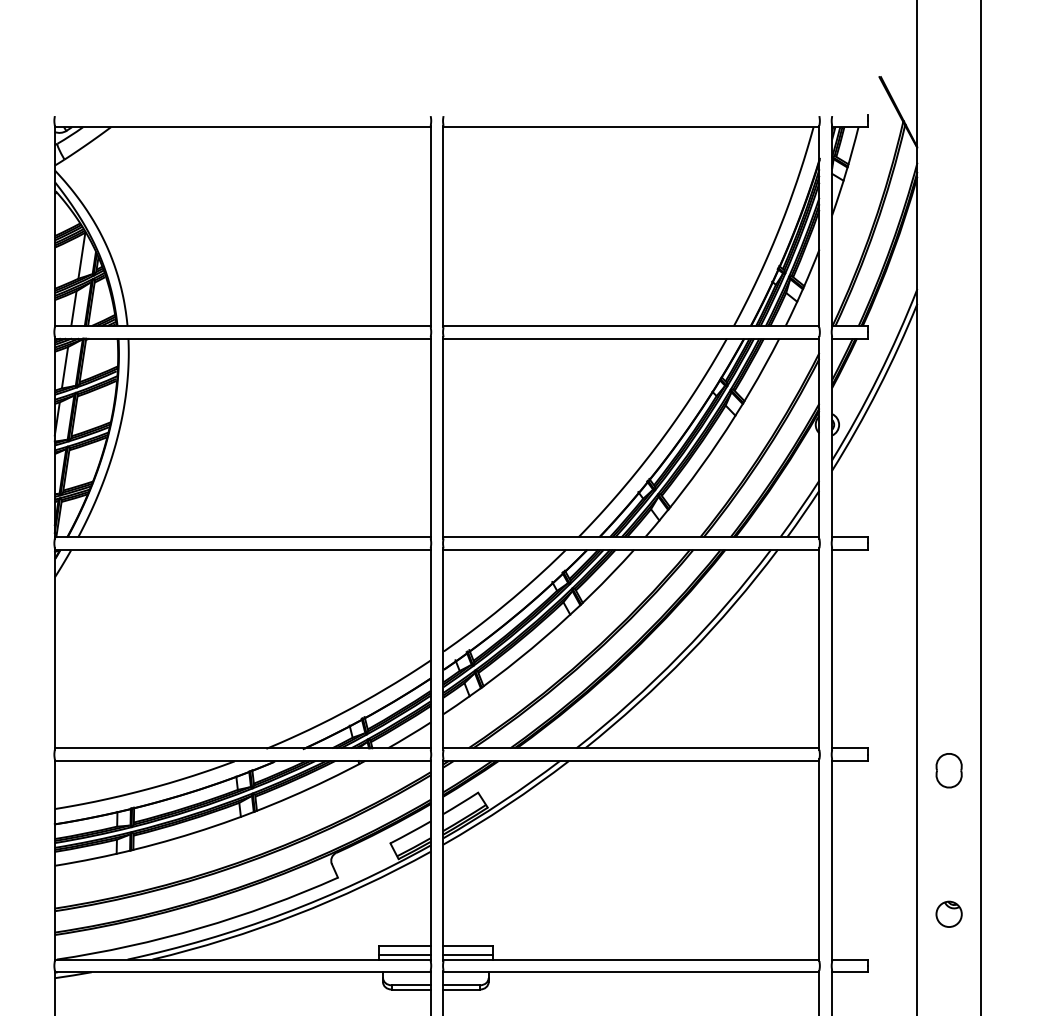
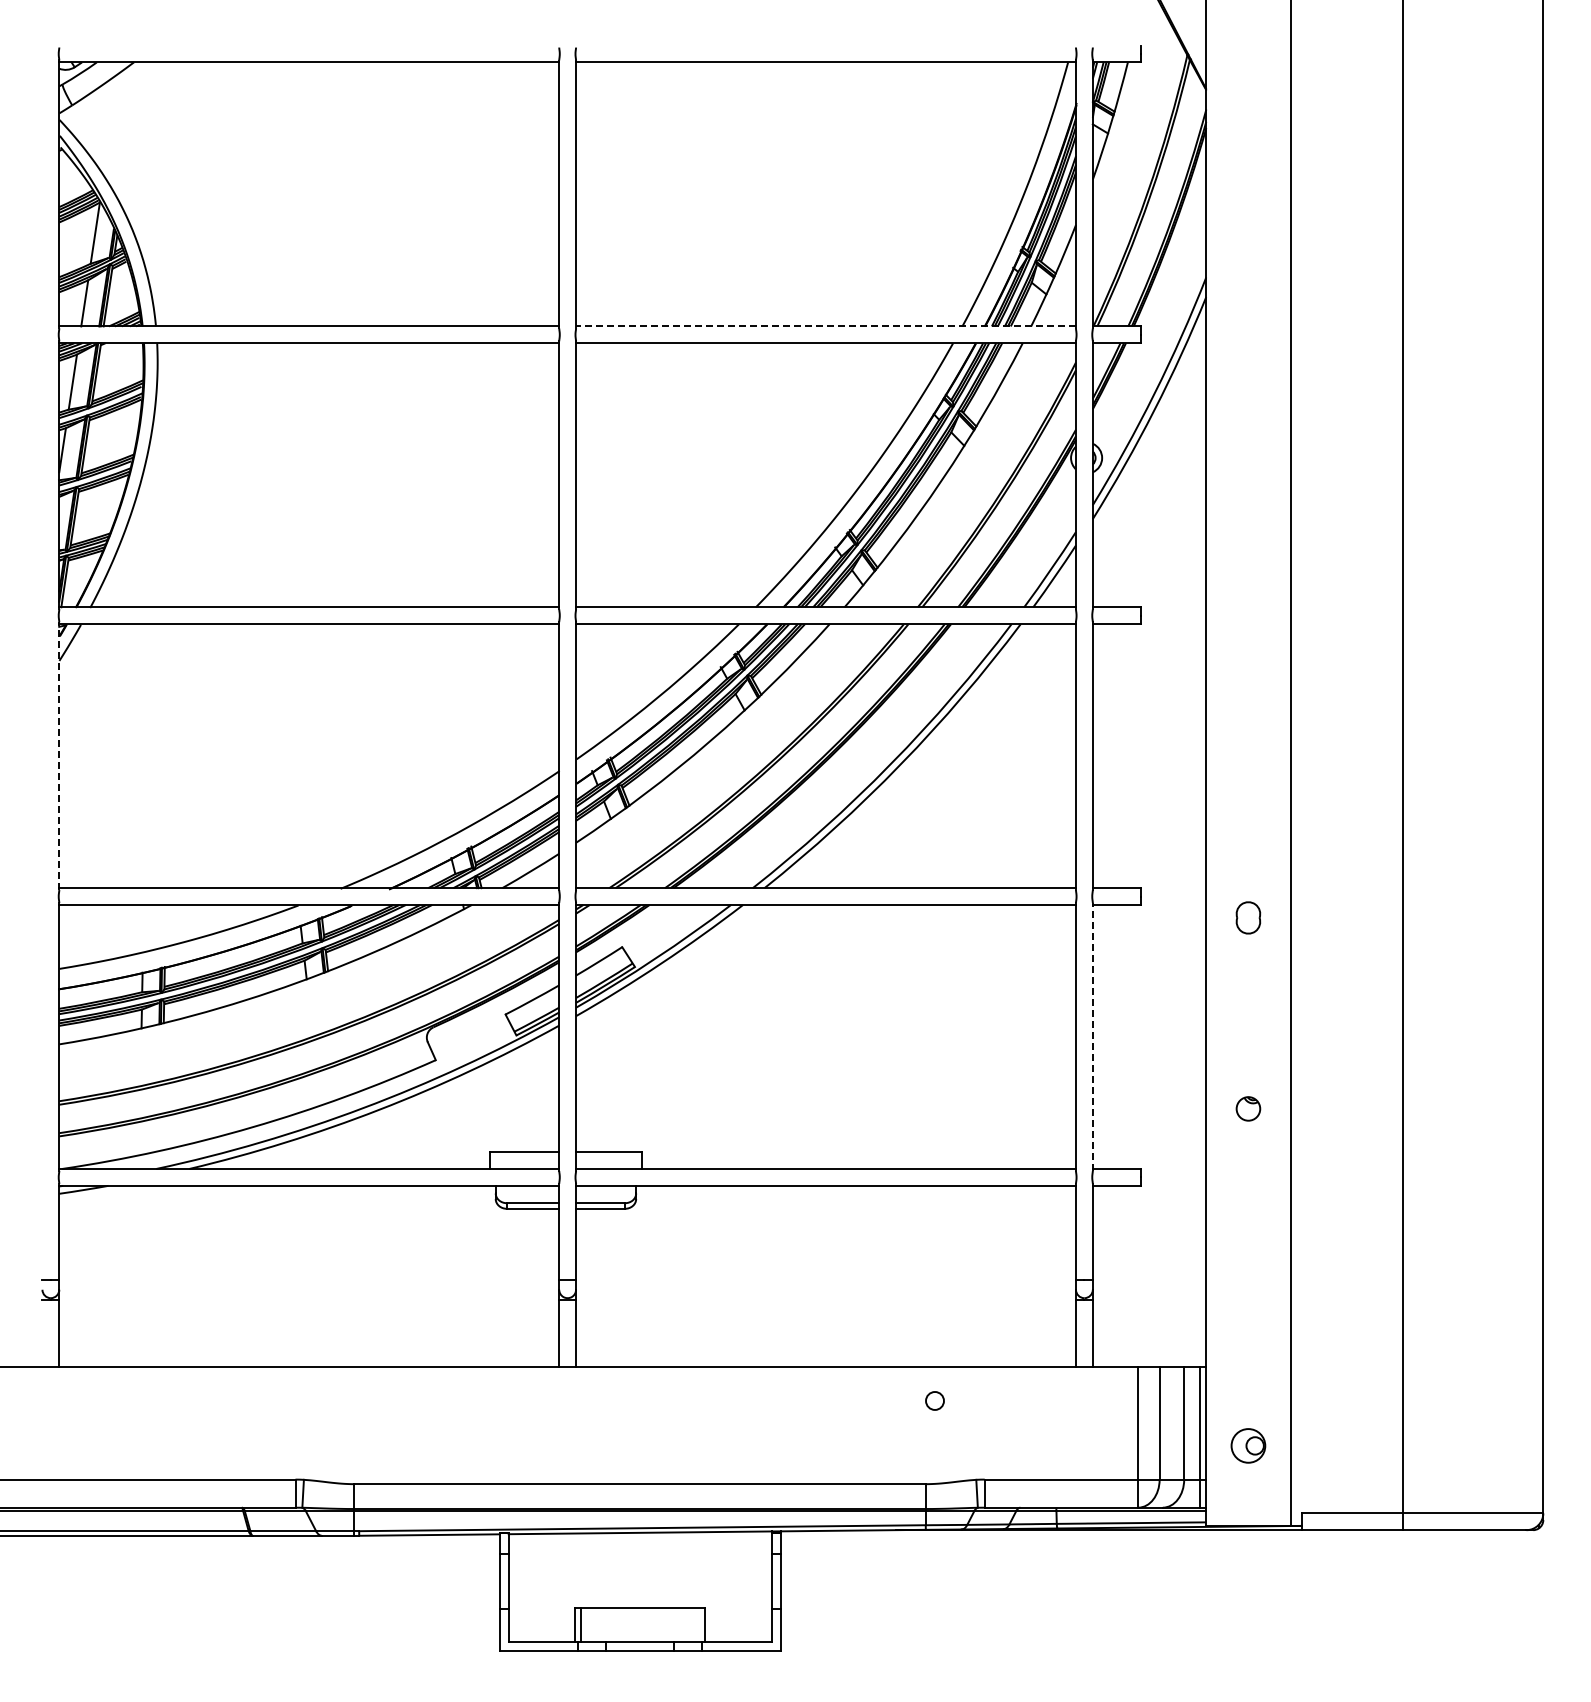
line: (631, 325) -> (826, 326), solid -> dashed
line: (54, 649) -> (59, 756), solid -> dashed
part: (949, 770) -> (1248, 917), size x0.7
line: (831, 860) -> (1092, 1037), solid -> dashed
part: (949, 914) -> (1248, 1108), size x0.7
line: (404, 954) -> (524, 1162), removed
line: (467, 954) -> (608, 1162), removed

